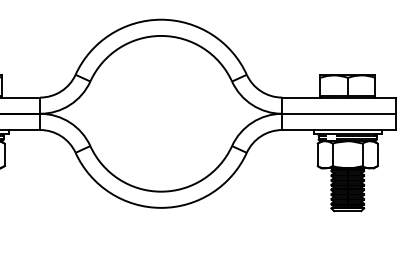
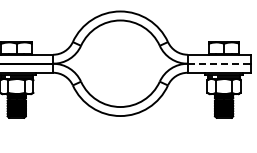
line: (339, 113) -> (219, 63), solid -> dashed

